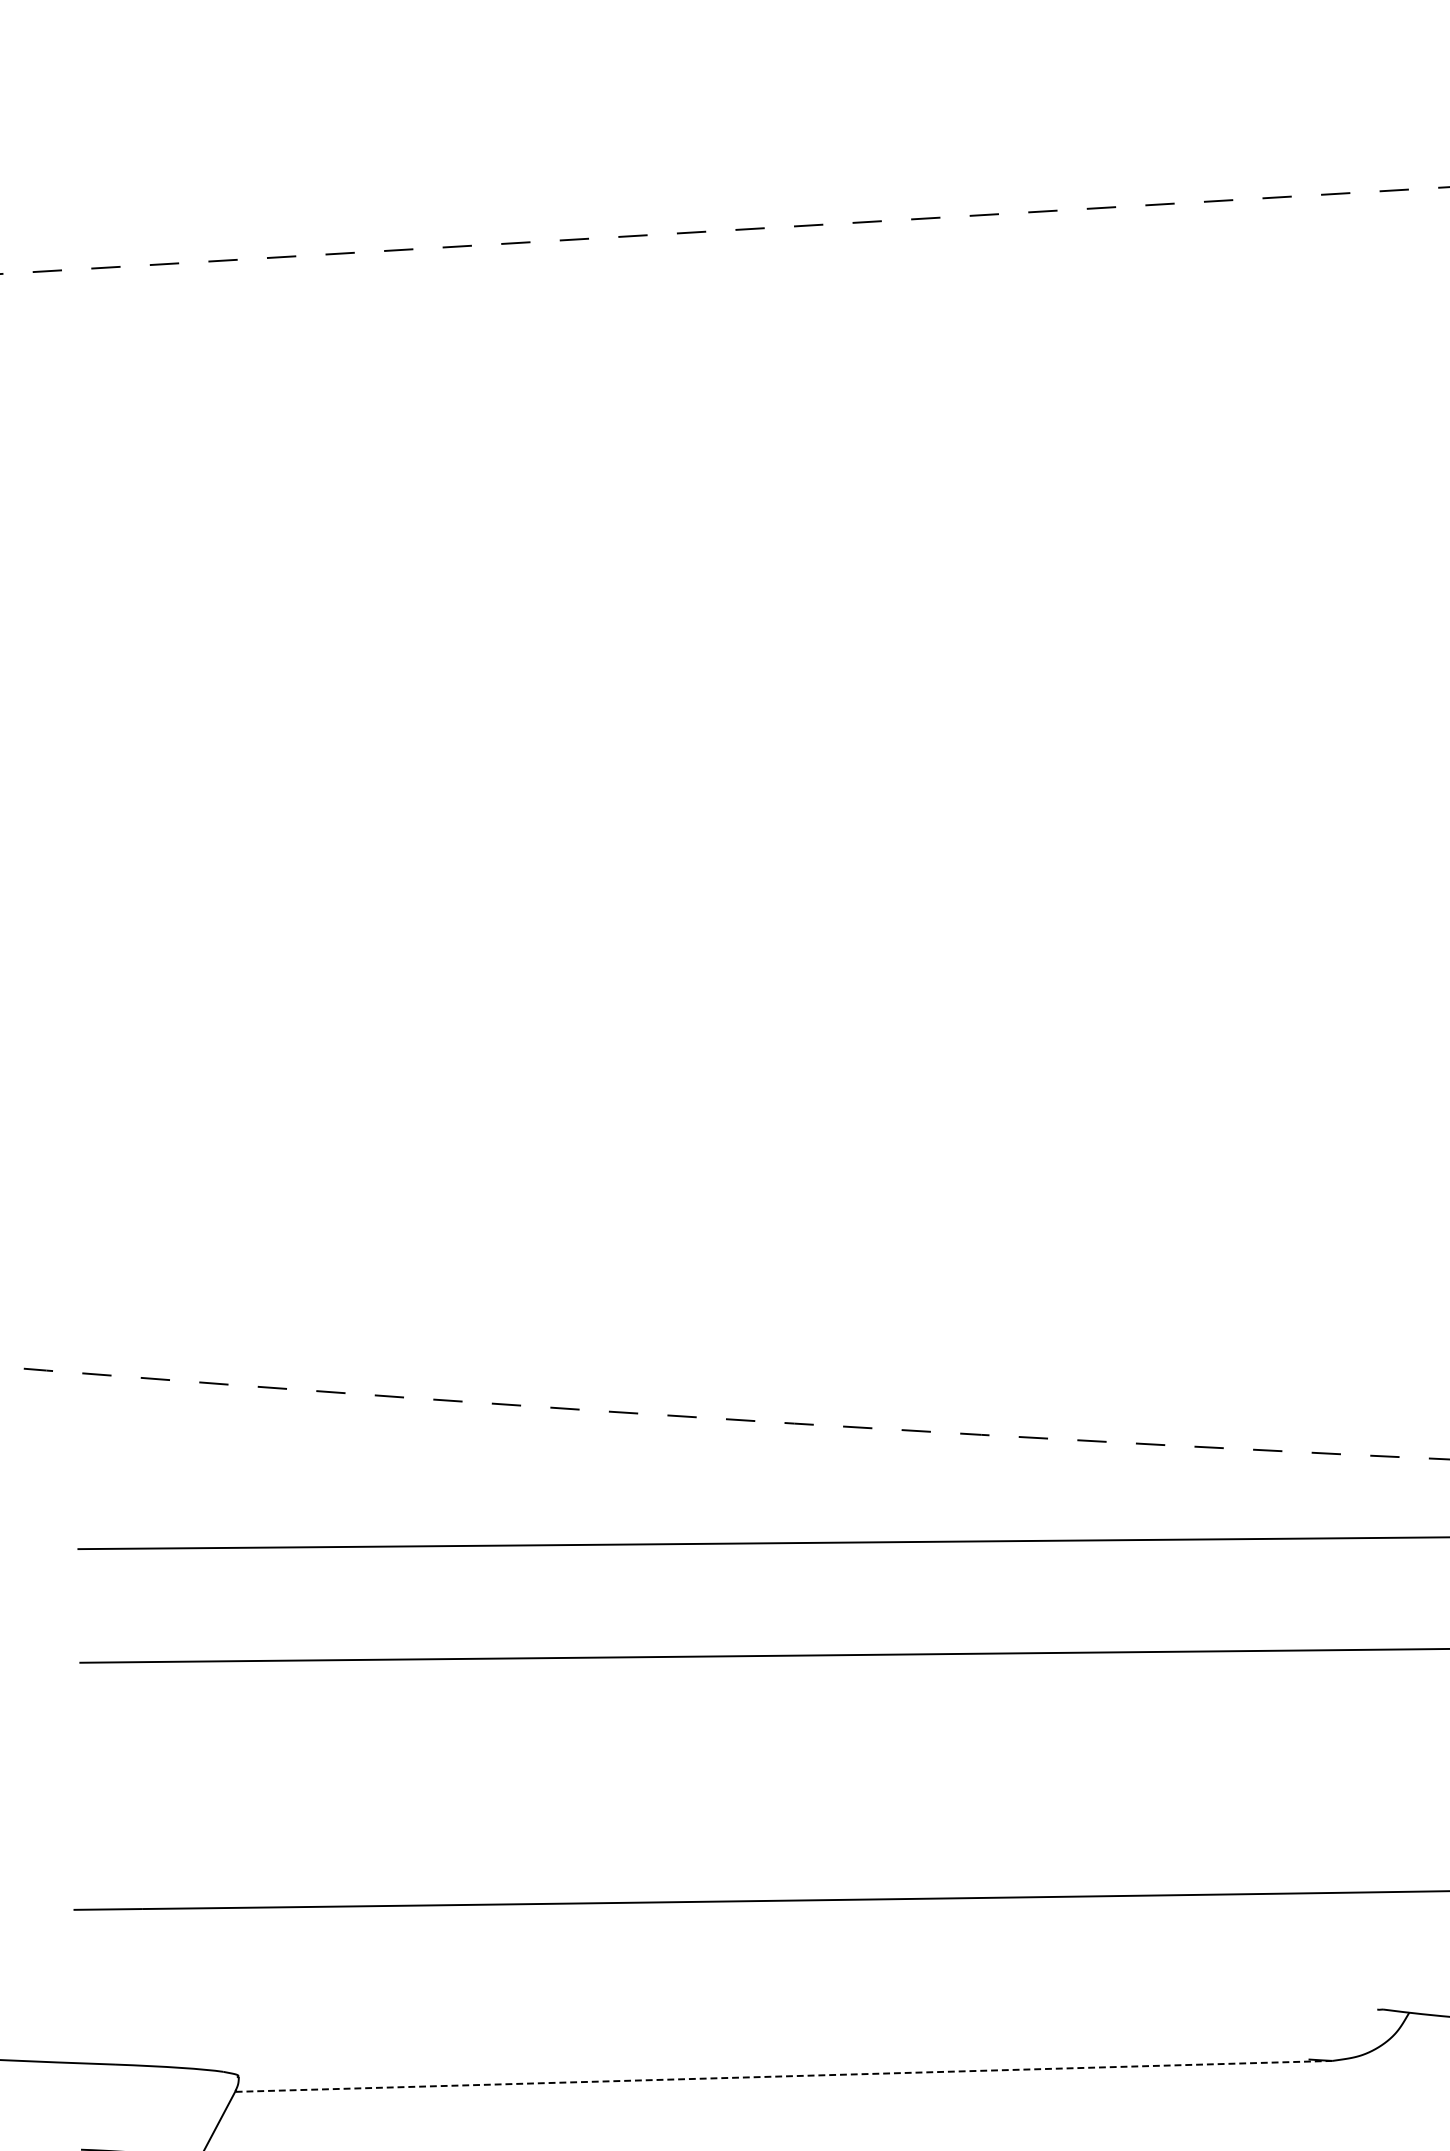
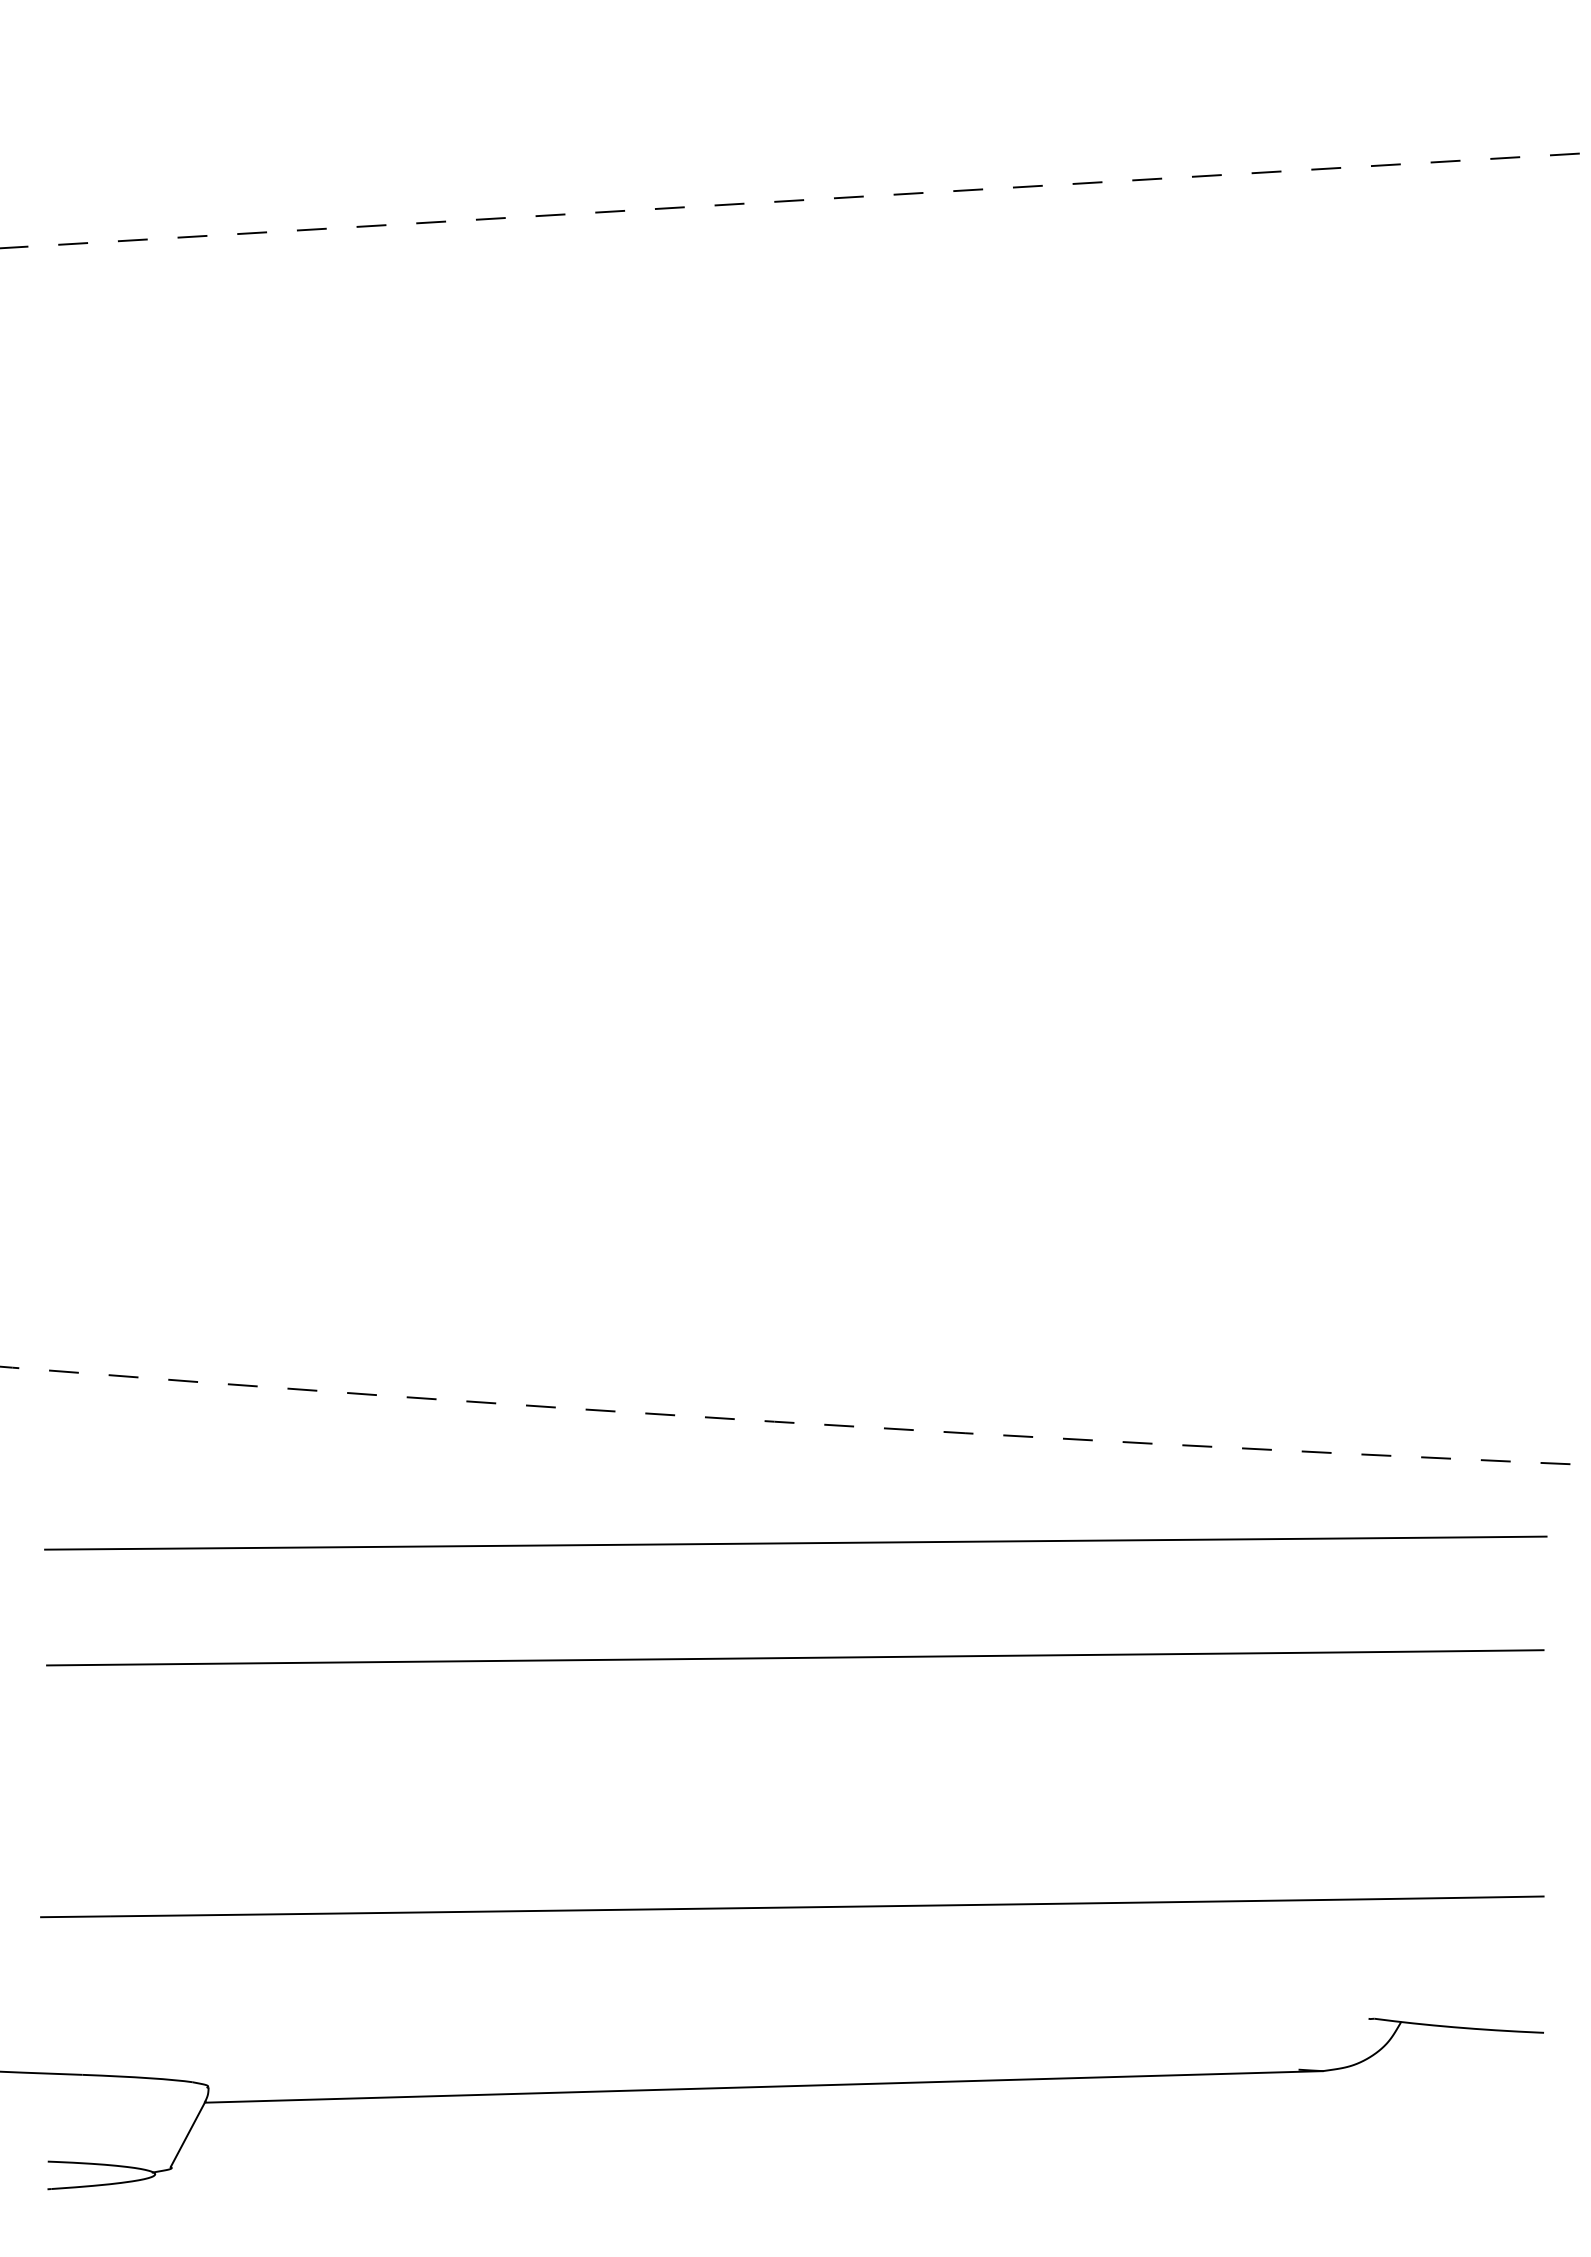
line: (783, 2075) -> (763, 2086), dashed -> solid

